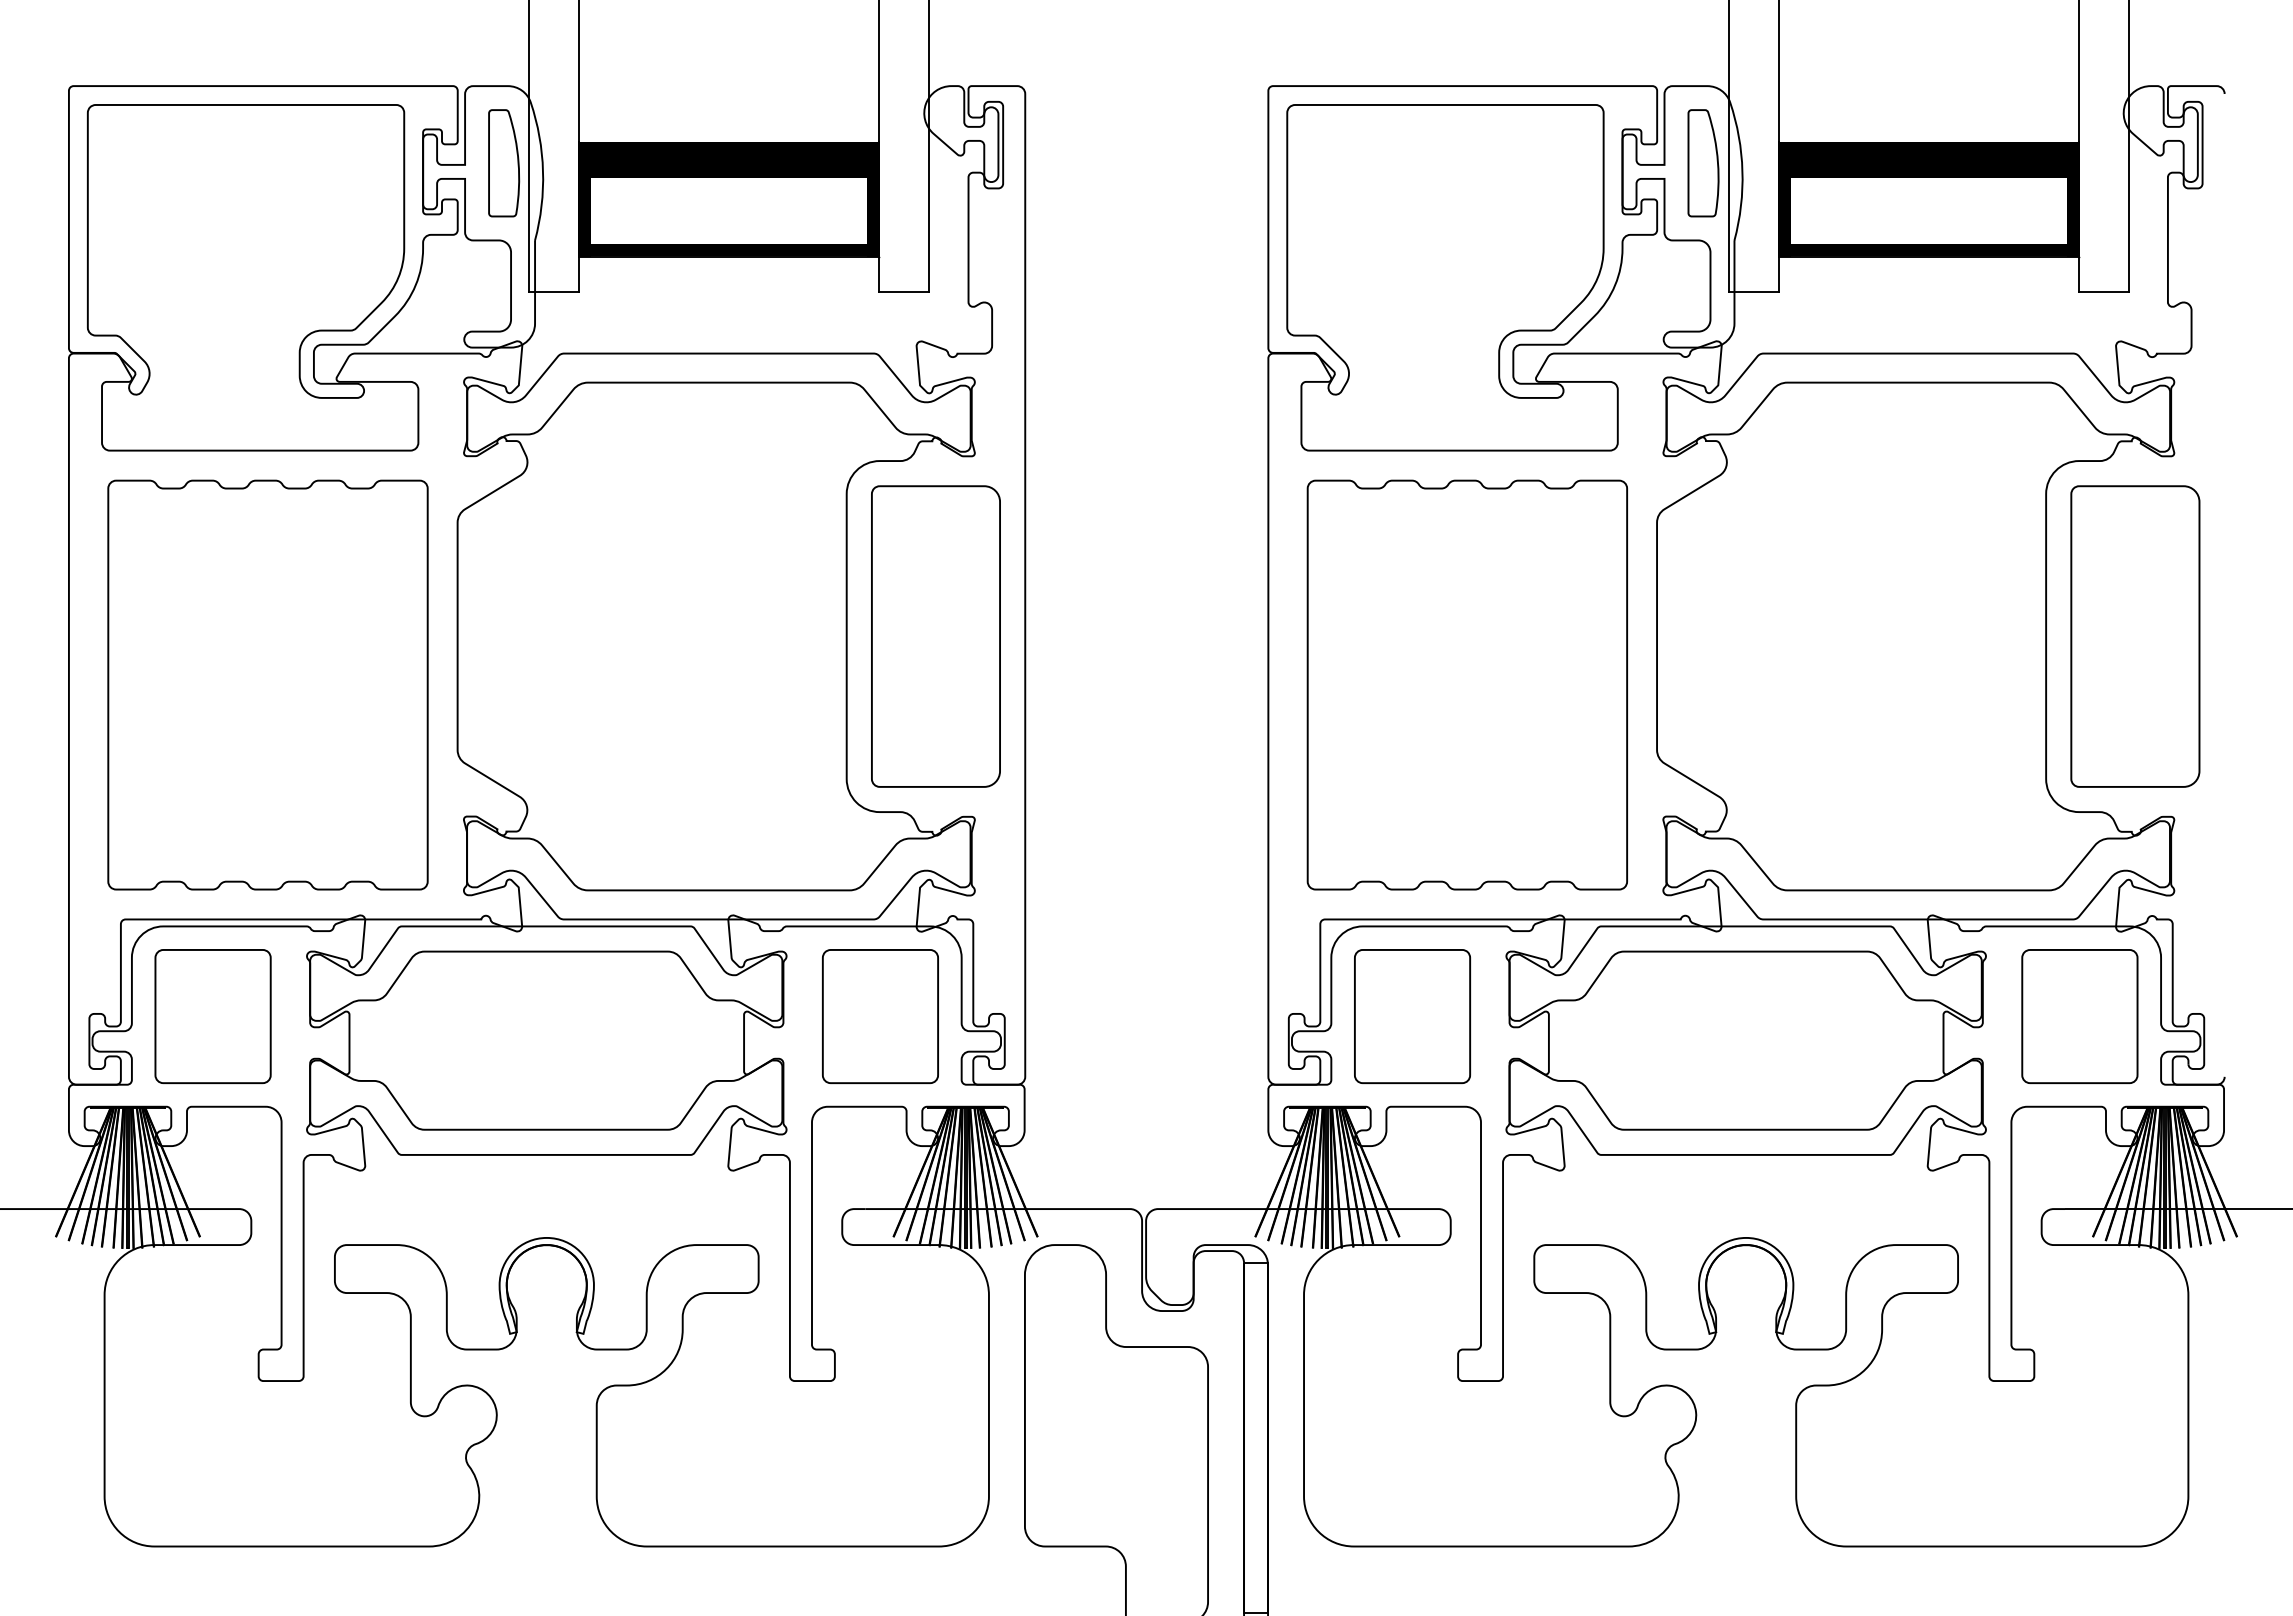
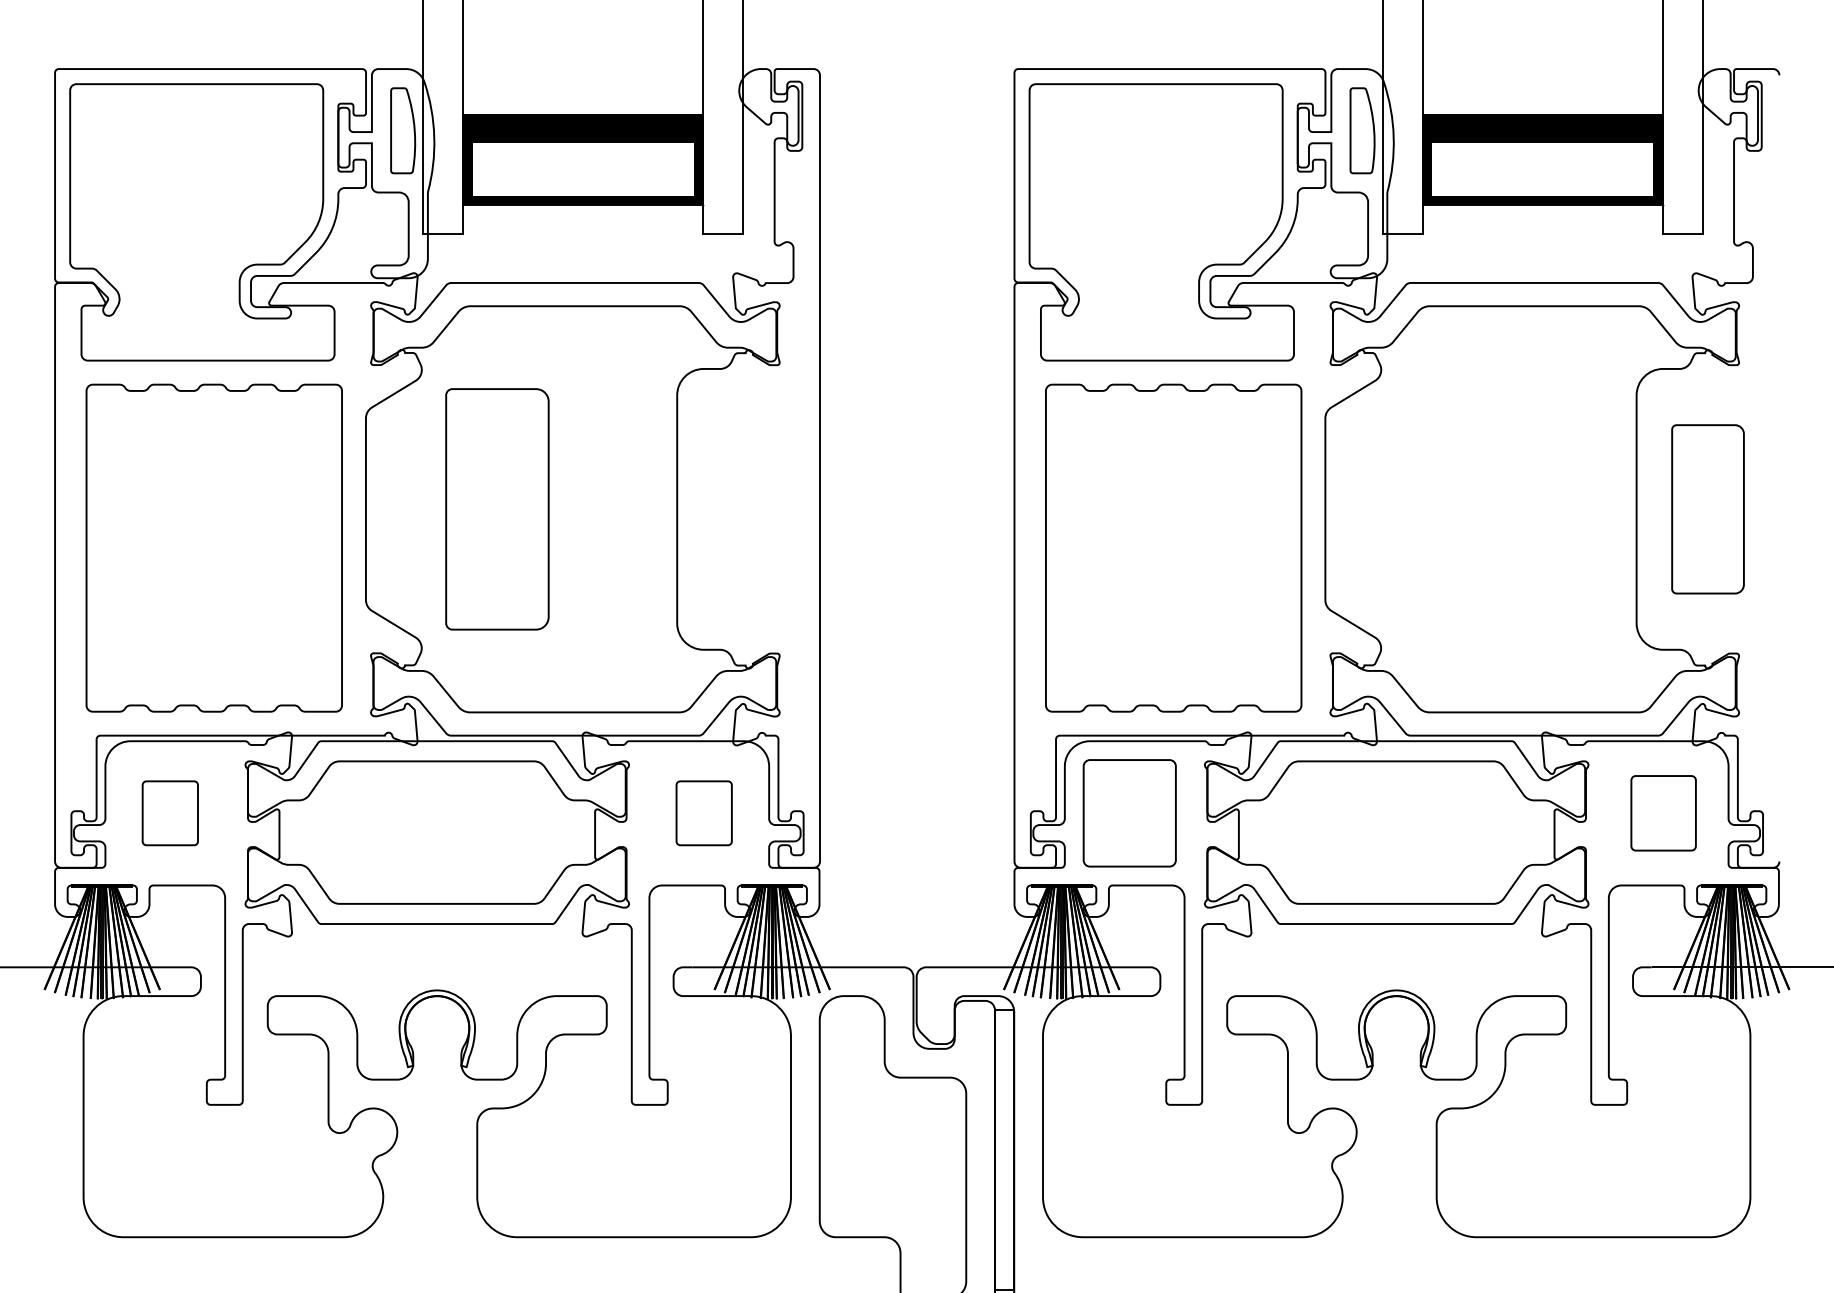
part: (935, 636) -> (497, 509), moved
part: (2135, 636) -> (1708, 509), size x0.7
part: (212, 1016) -> (169, 813), size x0.6
part: (880, 1016) -> (704, 813), size x0.6
part: (2079, 1016) -> (1663, 813), size x0.7

